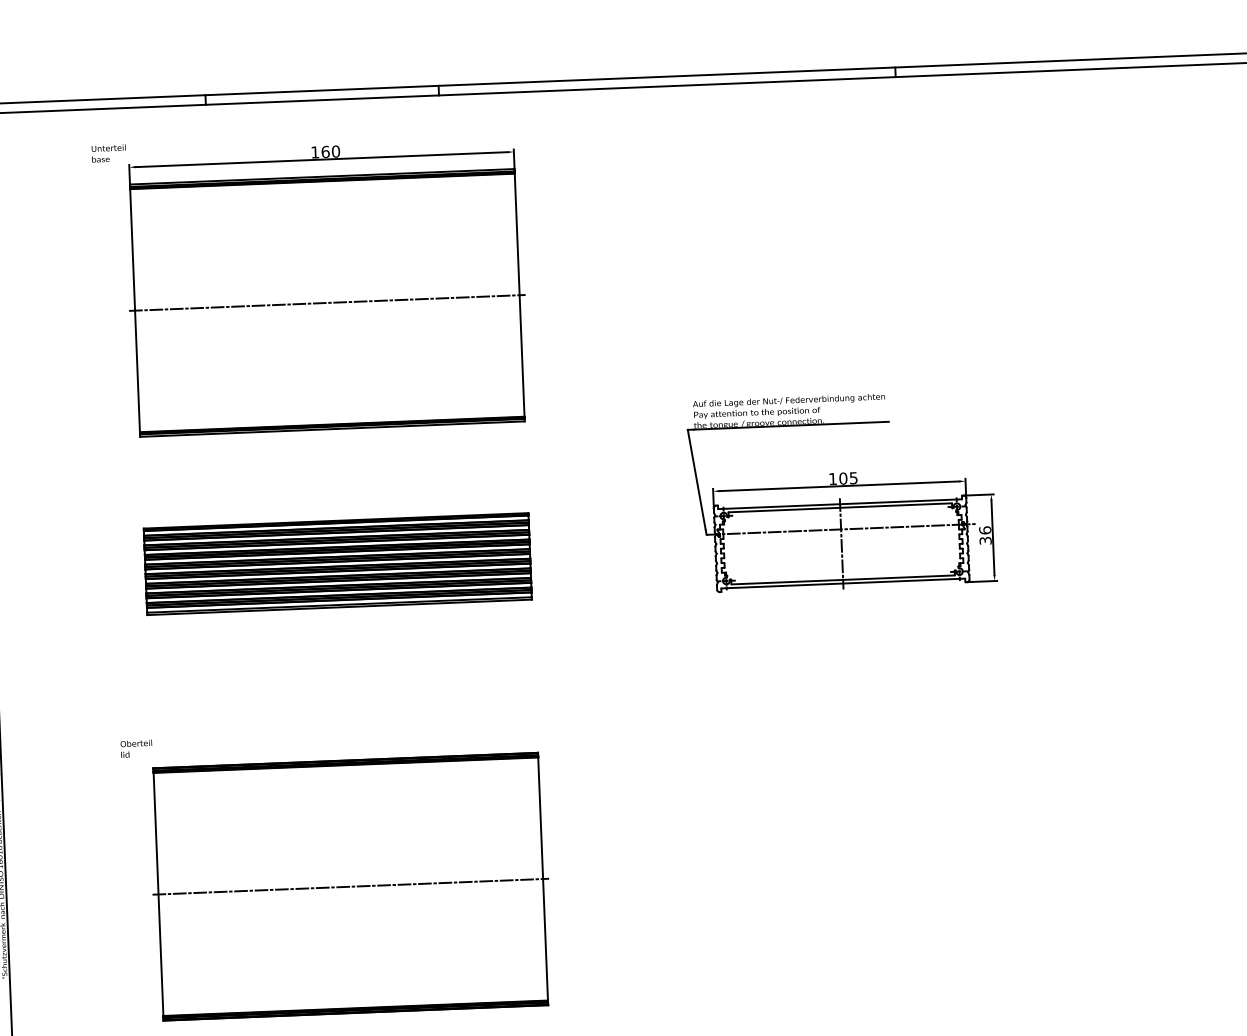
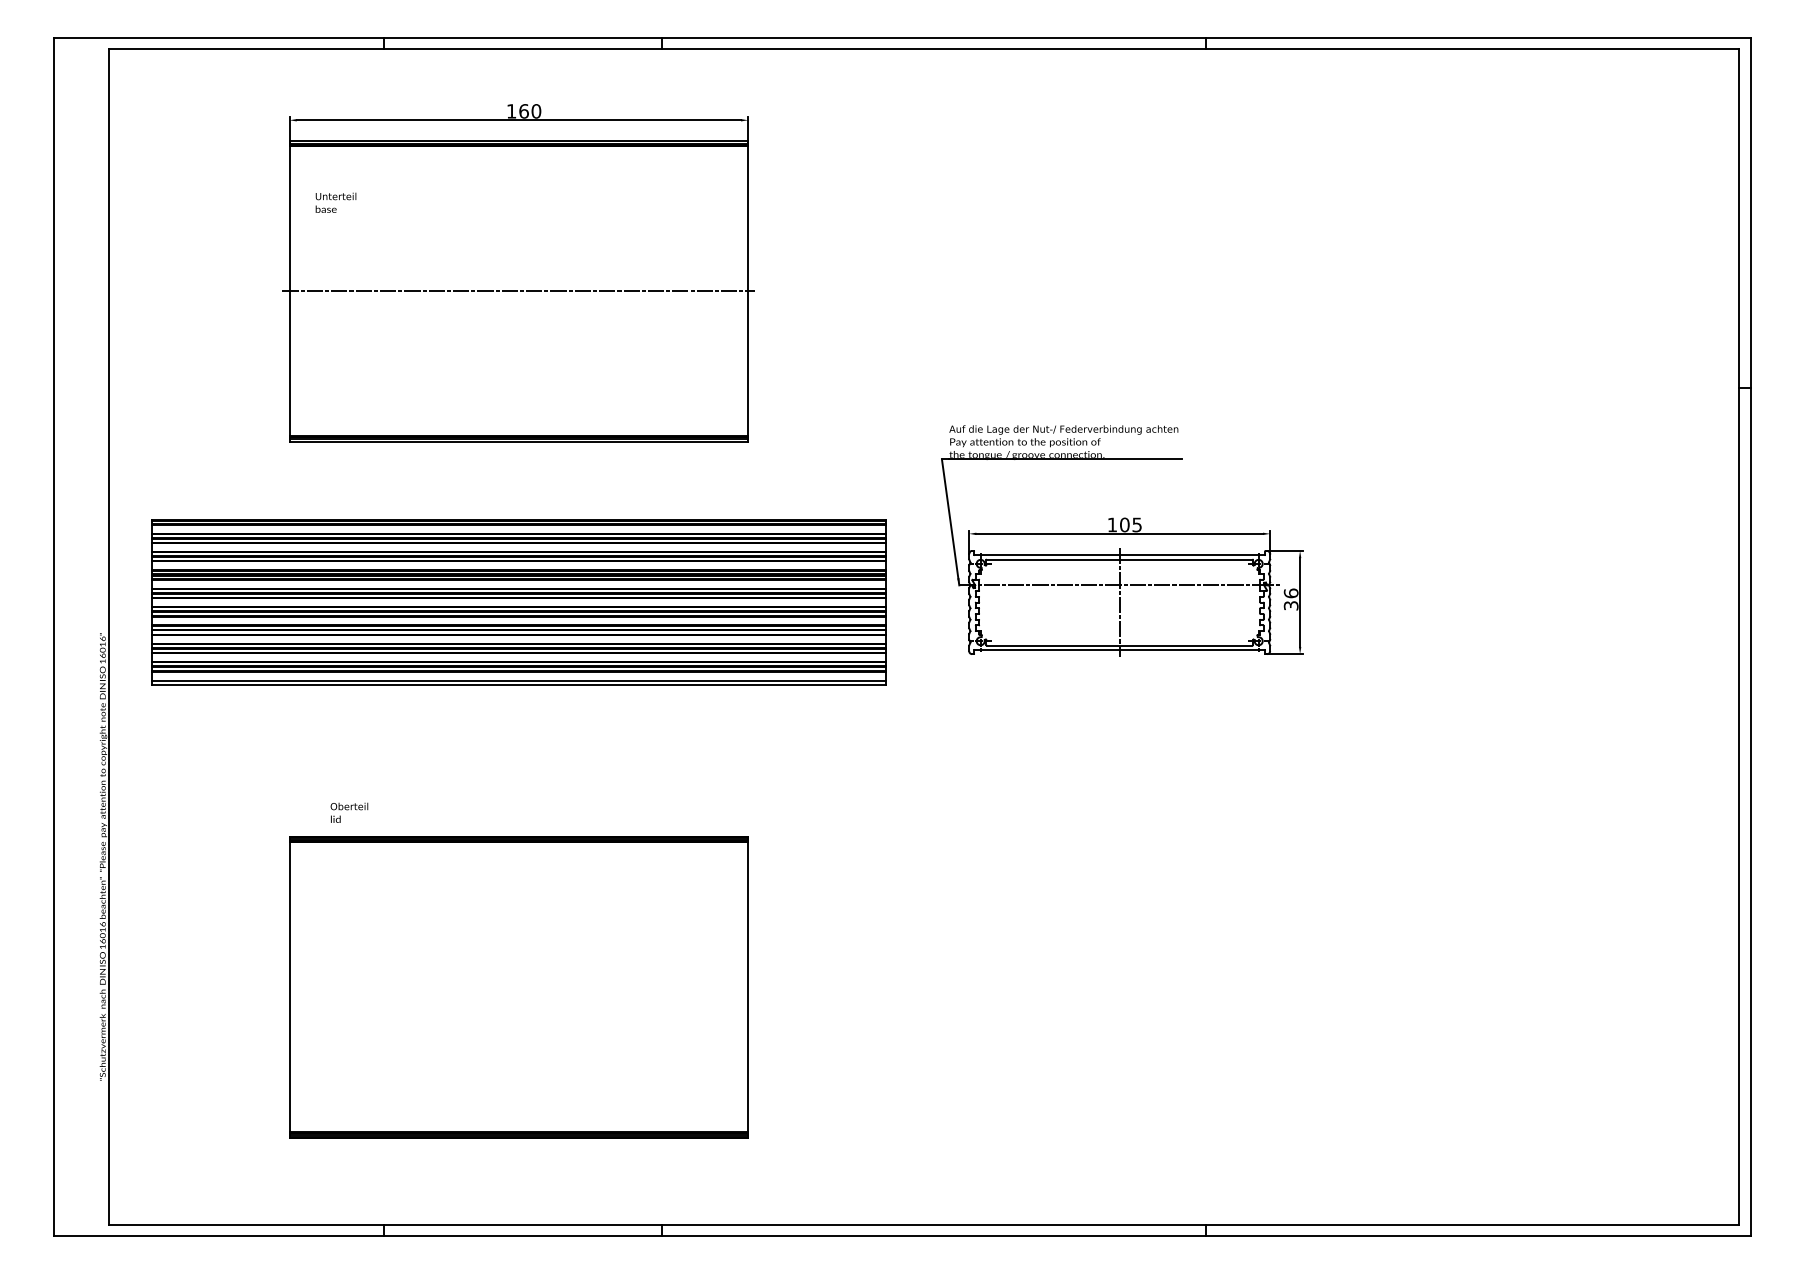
text: (108, 153) -> (335, 202), moved
part: (337, 564) -> (518, 602), size x1.6
text: (136, 748) -> (349, 812), moved
line: (350, 886) -> (518, 987), removed

